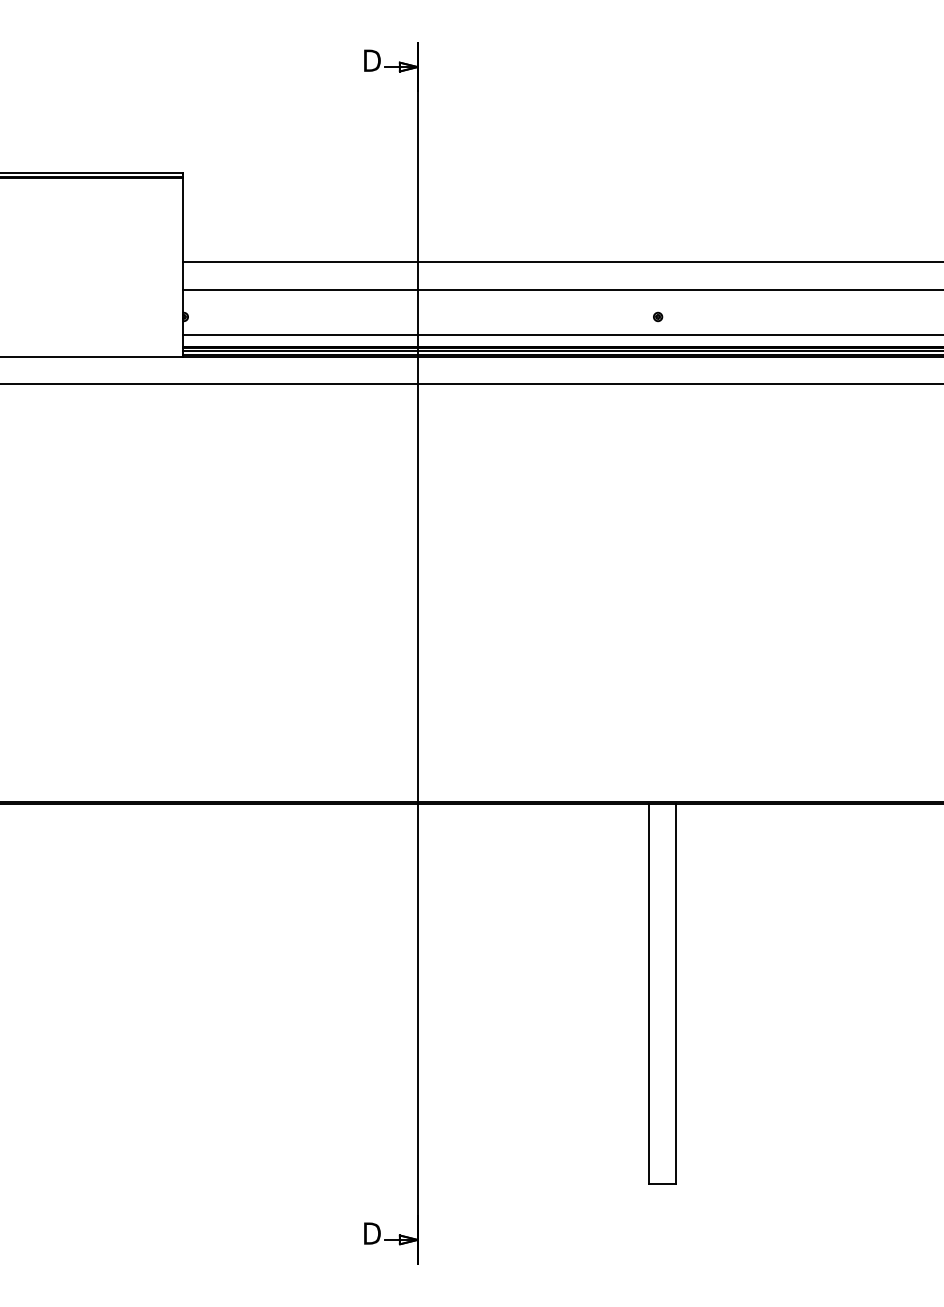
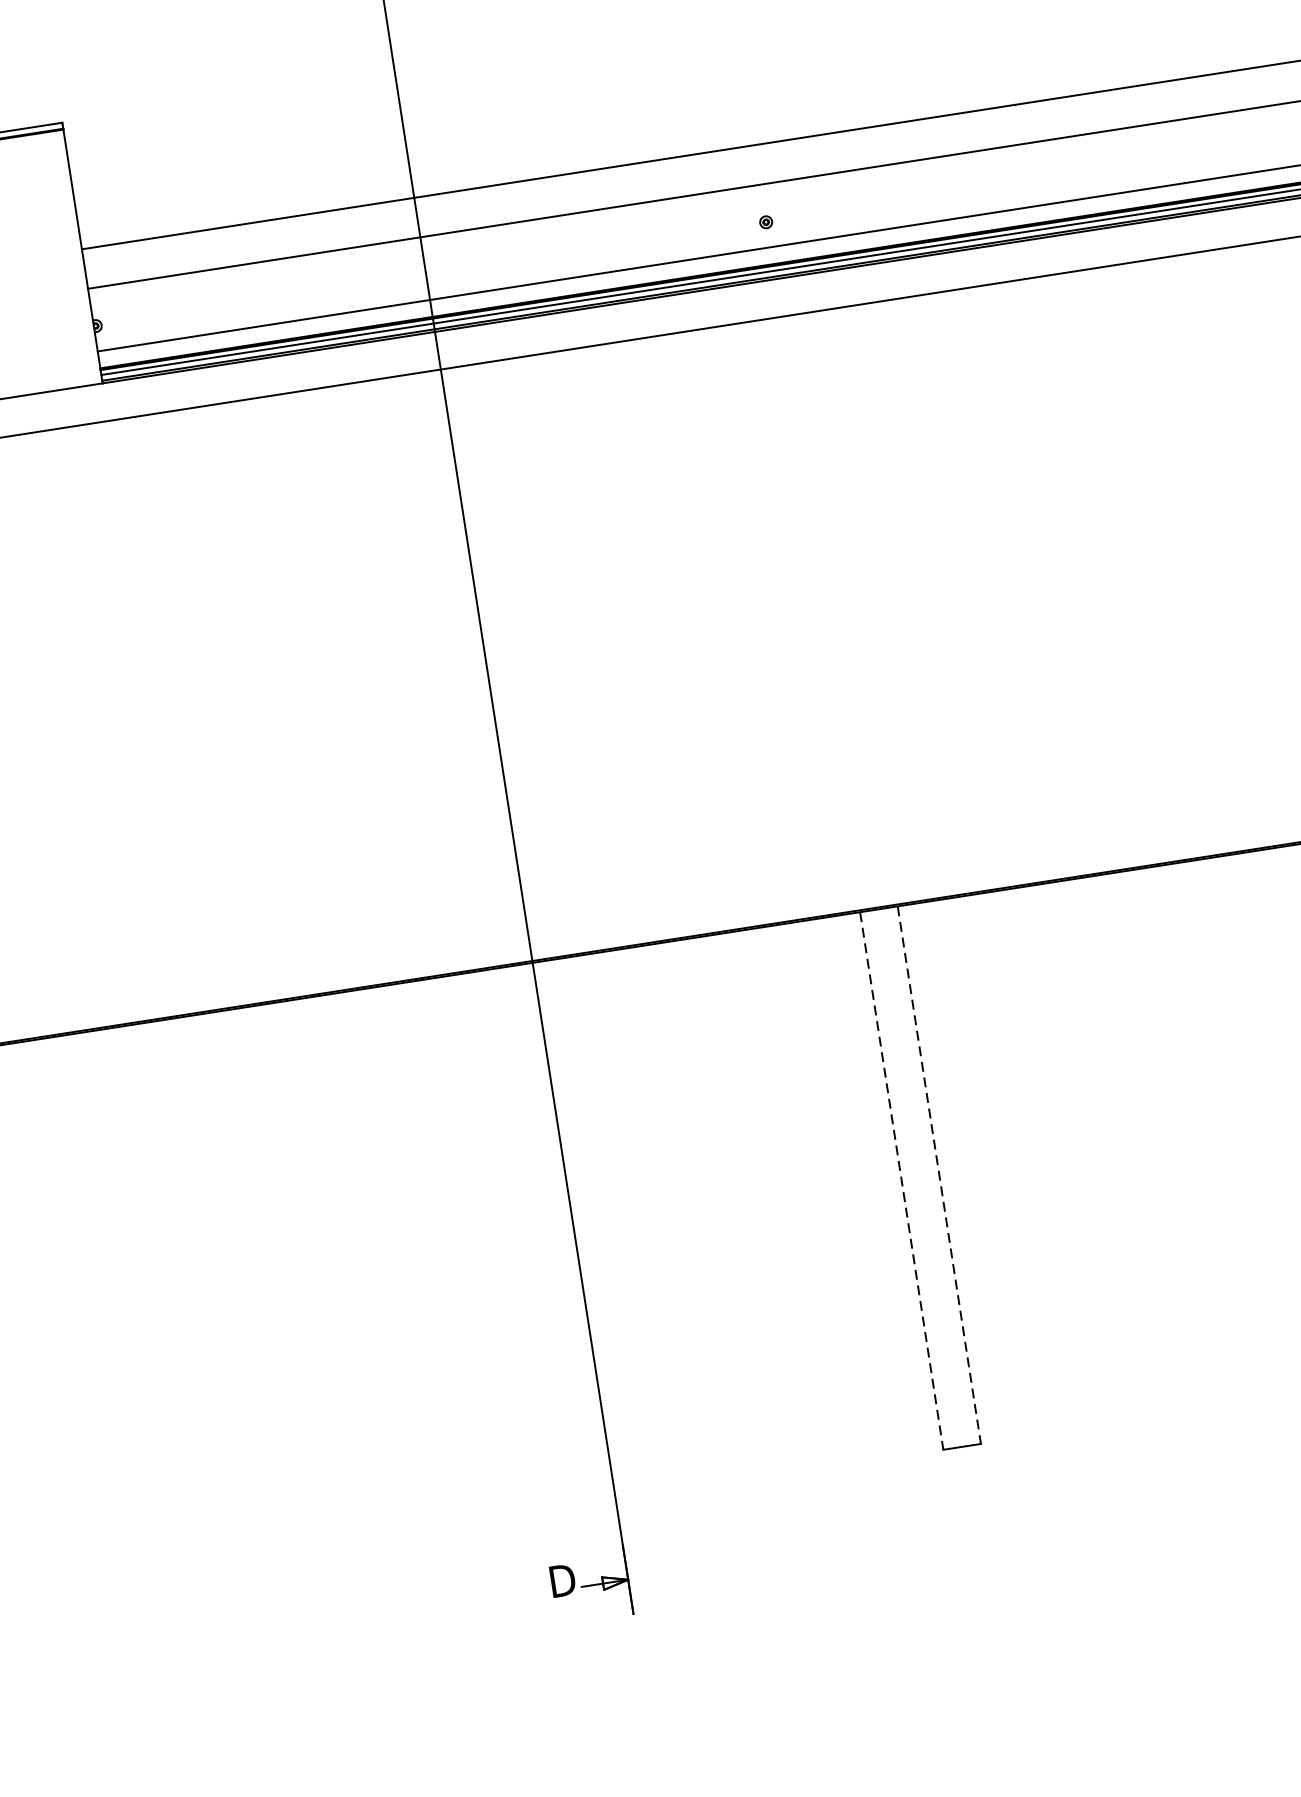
line: (649, 994) -> (902, 1182), solid -> dashed
line: (675, 994) -> (939, 1176), solid -> dashed

